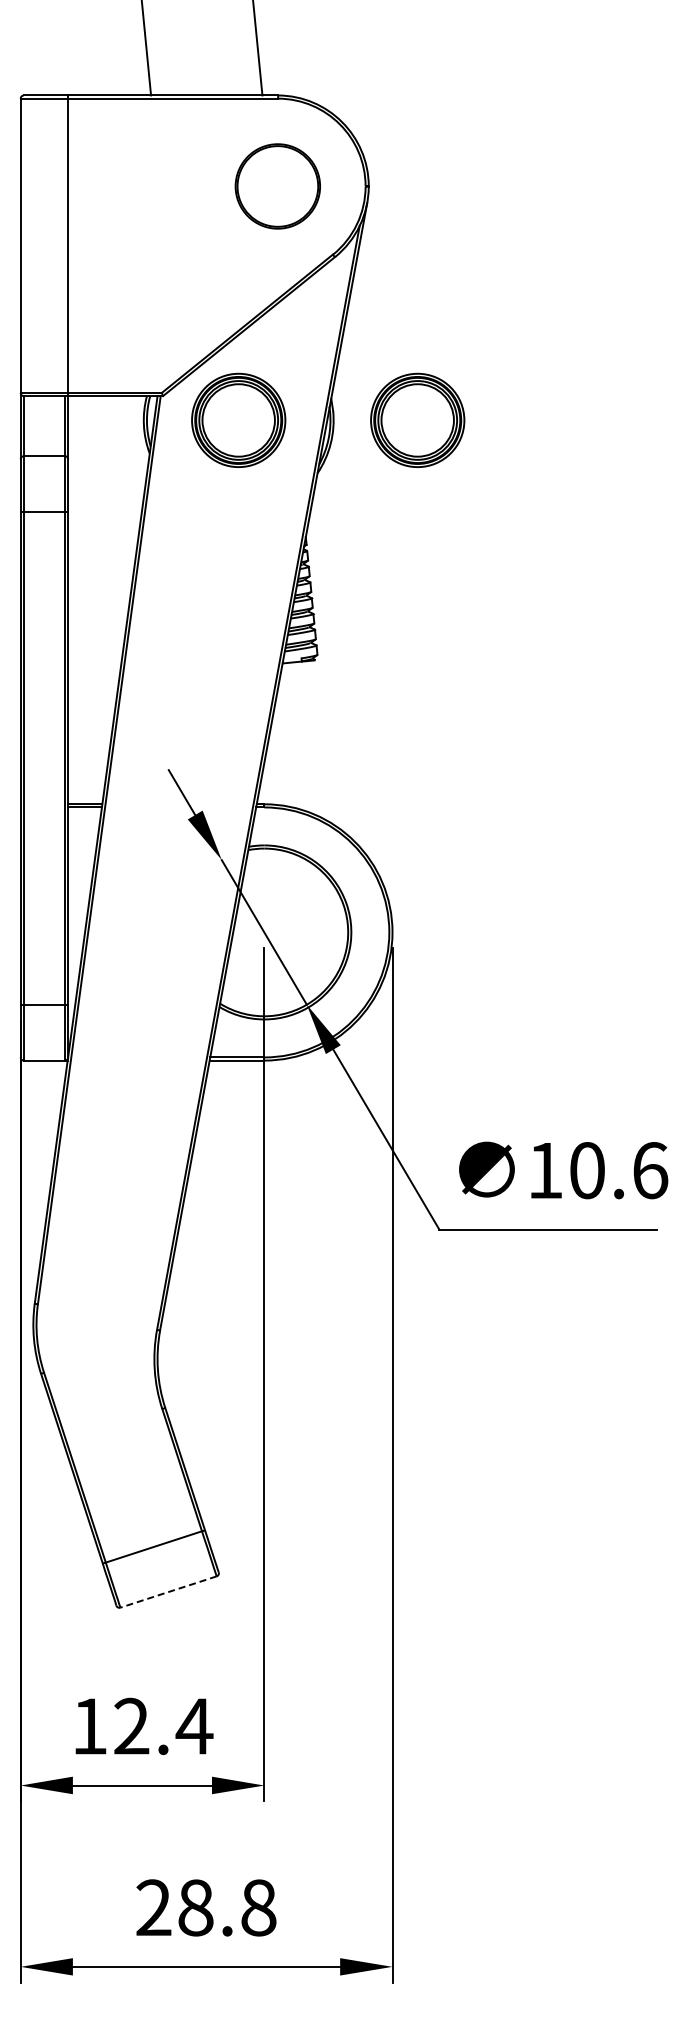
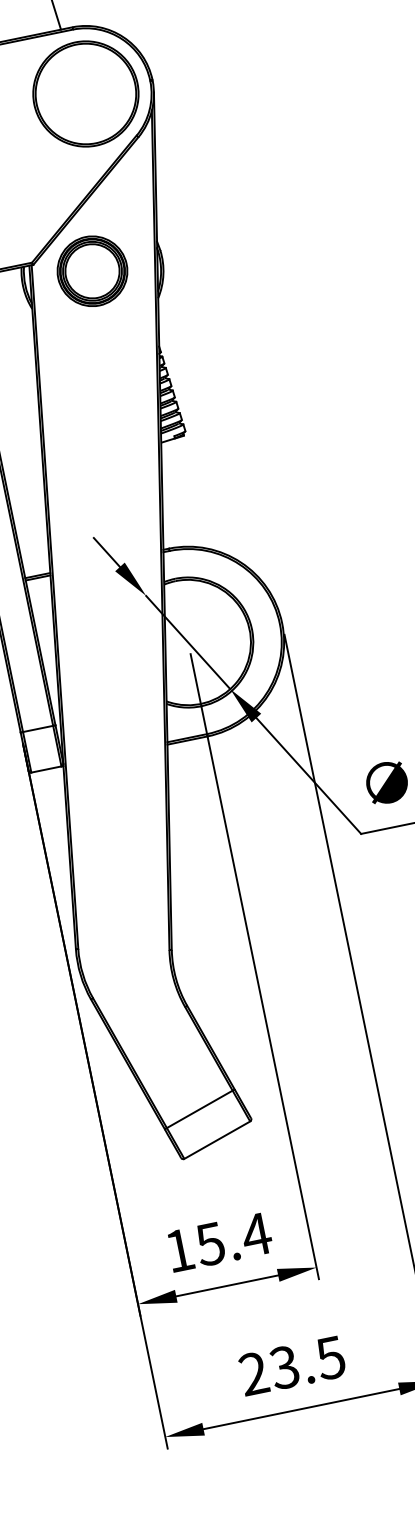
part: (277, 186) -> (85, 94), size x1.67
part: (417, 419) -> (223, 243), removed
line: (168, 1592) -> (217, 1140), dashed -> solid
text: (131, 1726) -> (210, 1244), 12.4 -> 15.4
text: (226, 1907) -> (307, 1362), 28.8 -> 23.5

